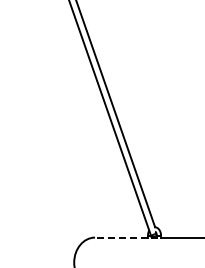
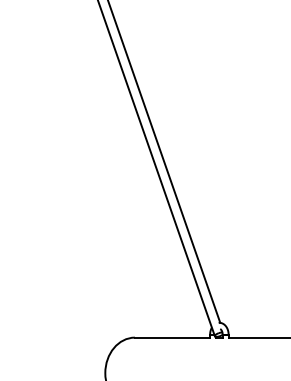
line: (121, 237) -> (172, 337), dashed -> solid

